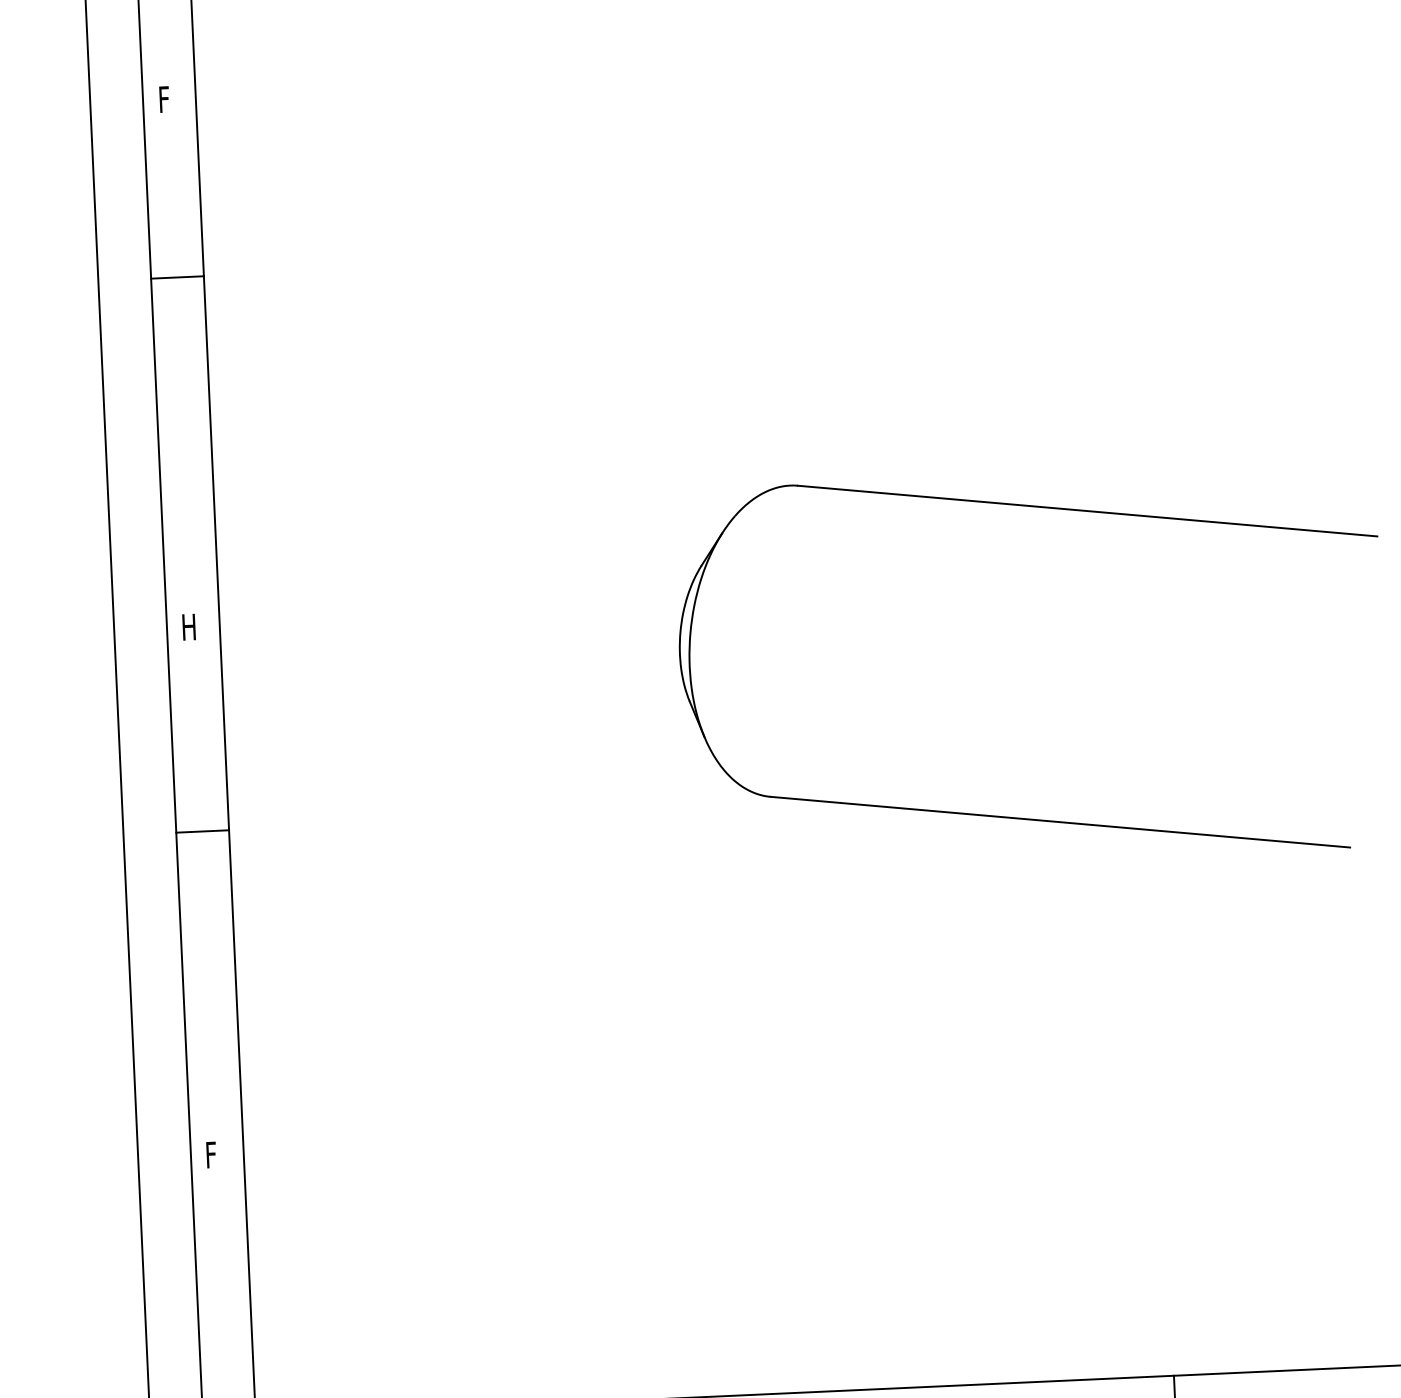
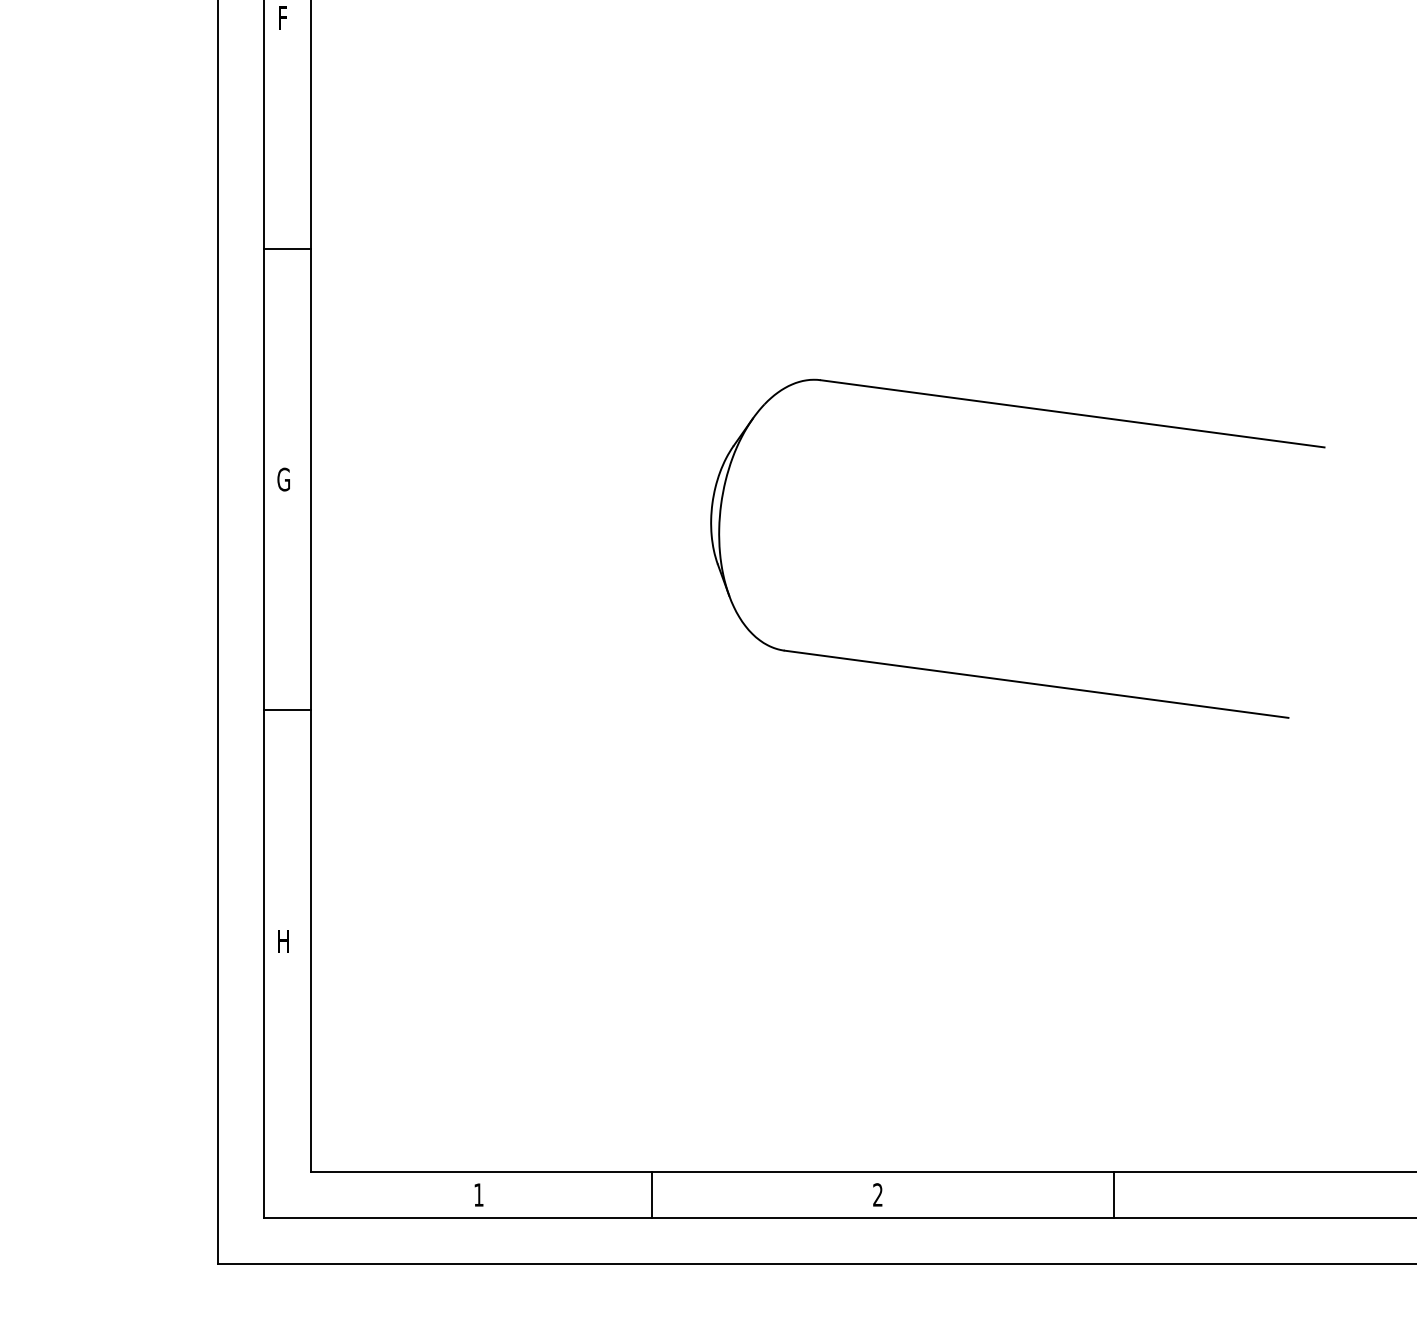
line: (177, 277) -> (287, 248), moved
text: (188, 627) -> (283, 479), H -> G
line: (202, 831) -> (287, 710), moved
text: (213, 1155) -> (284, 941), F -> H

